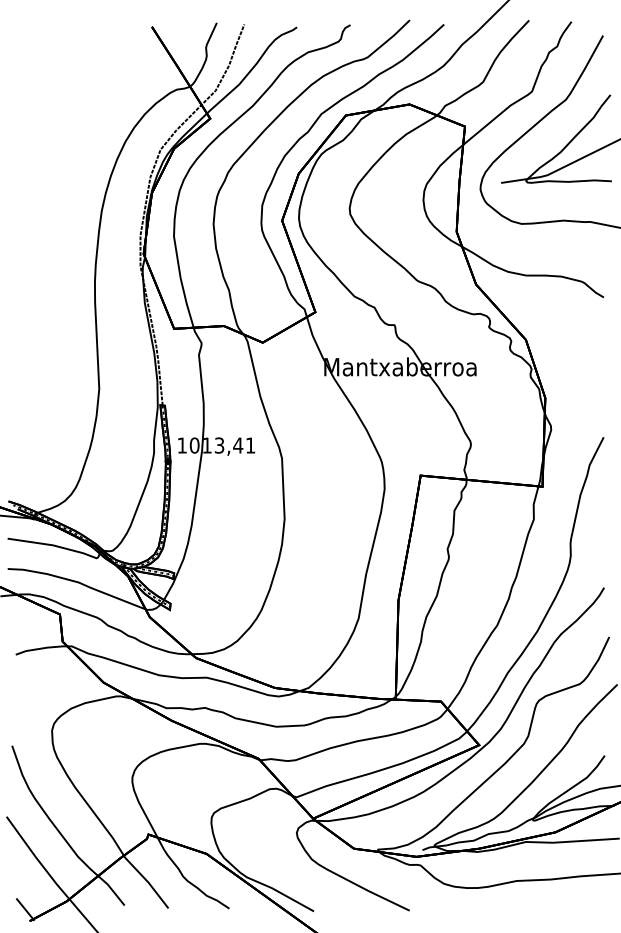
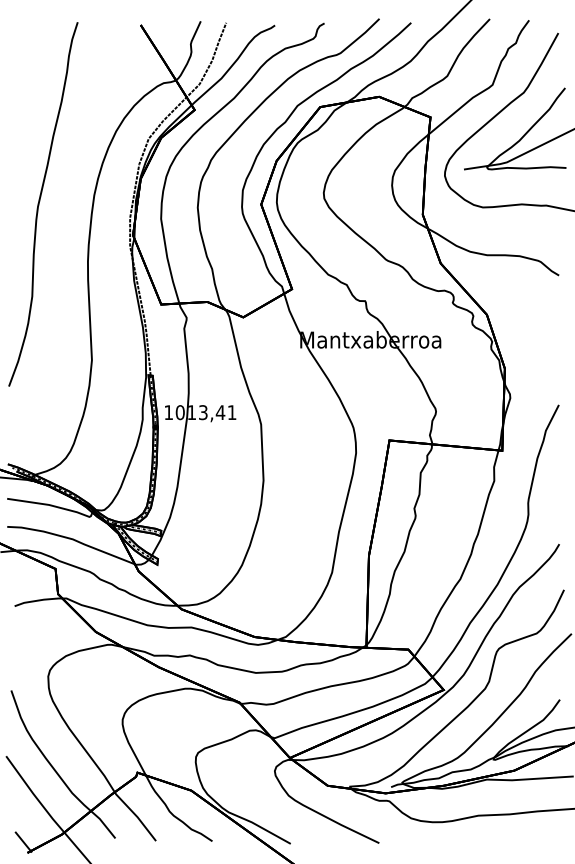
curve: (42, 220) -> (39, 204), added

